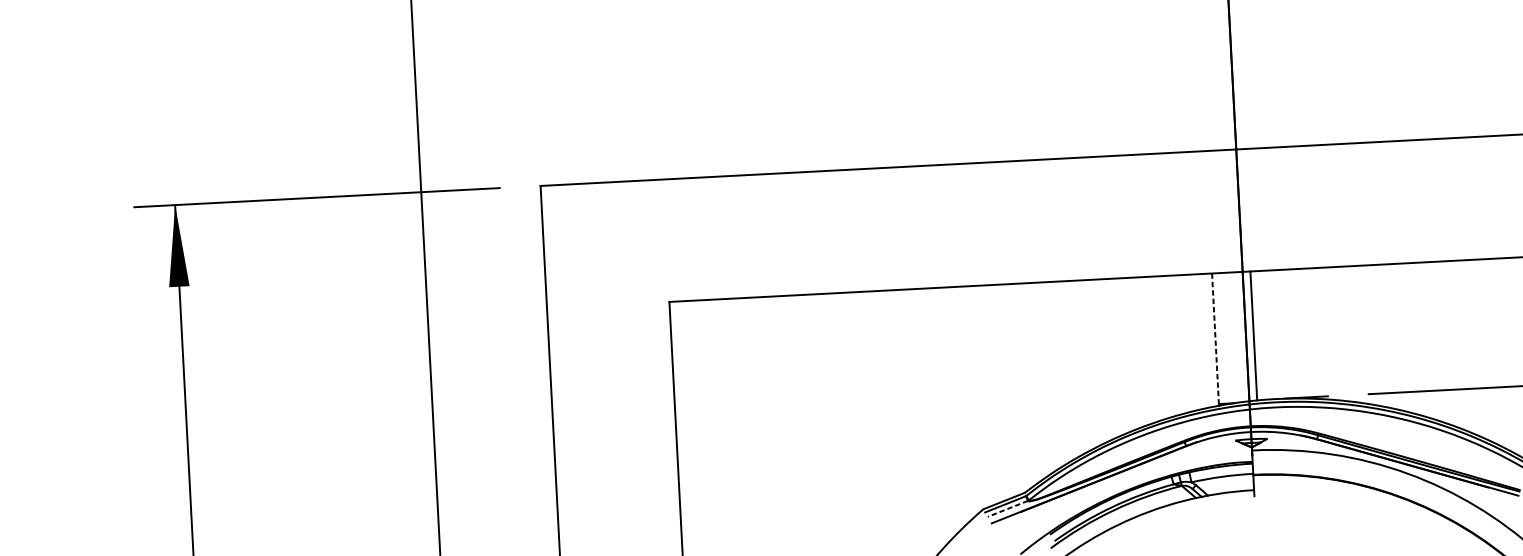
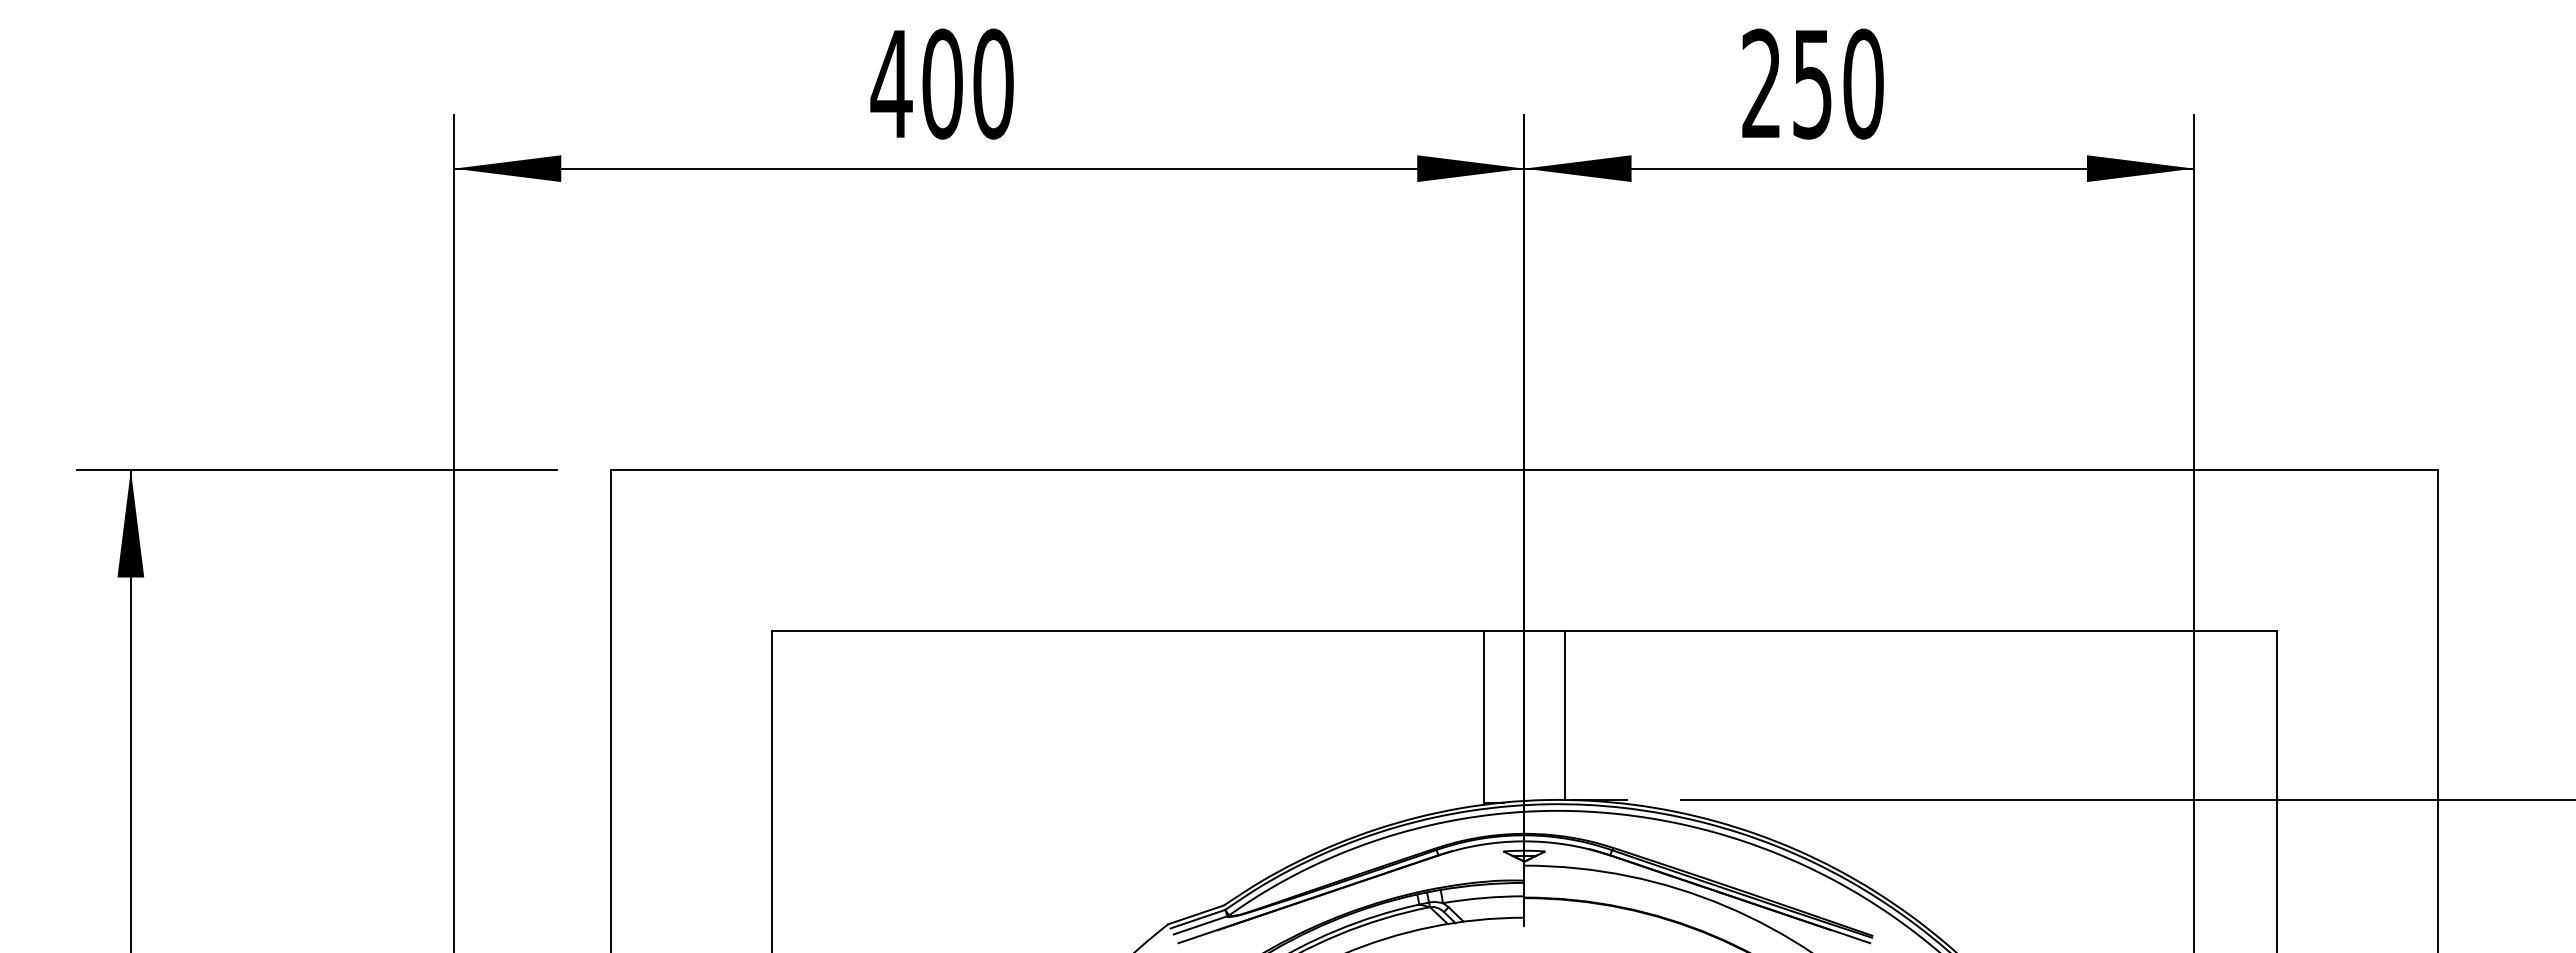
line: (1253, 335) -> (1564, 715), moved
line: (1215, 338) -> (1484, 716), dashed -> solid
line: (1007, 509) -> (1200, 925), dashed -> solid

